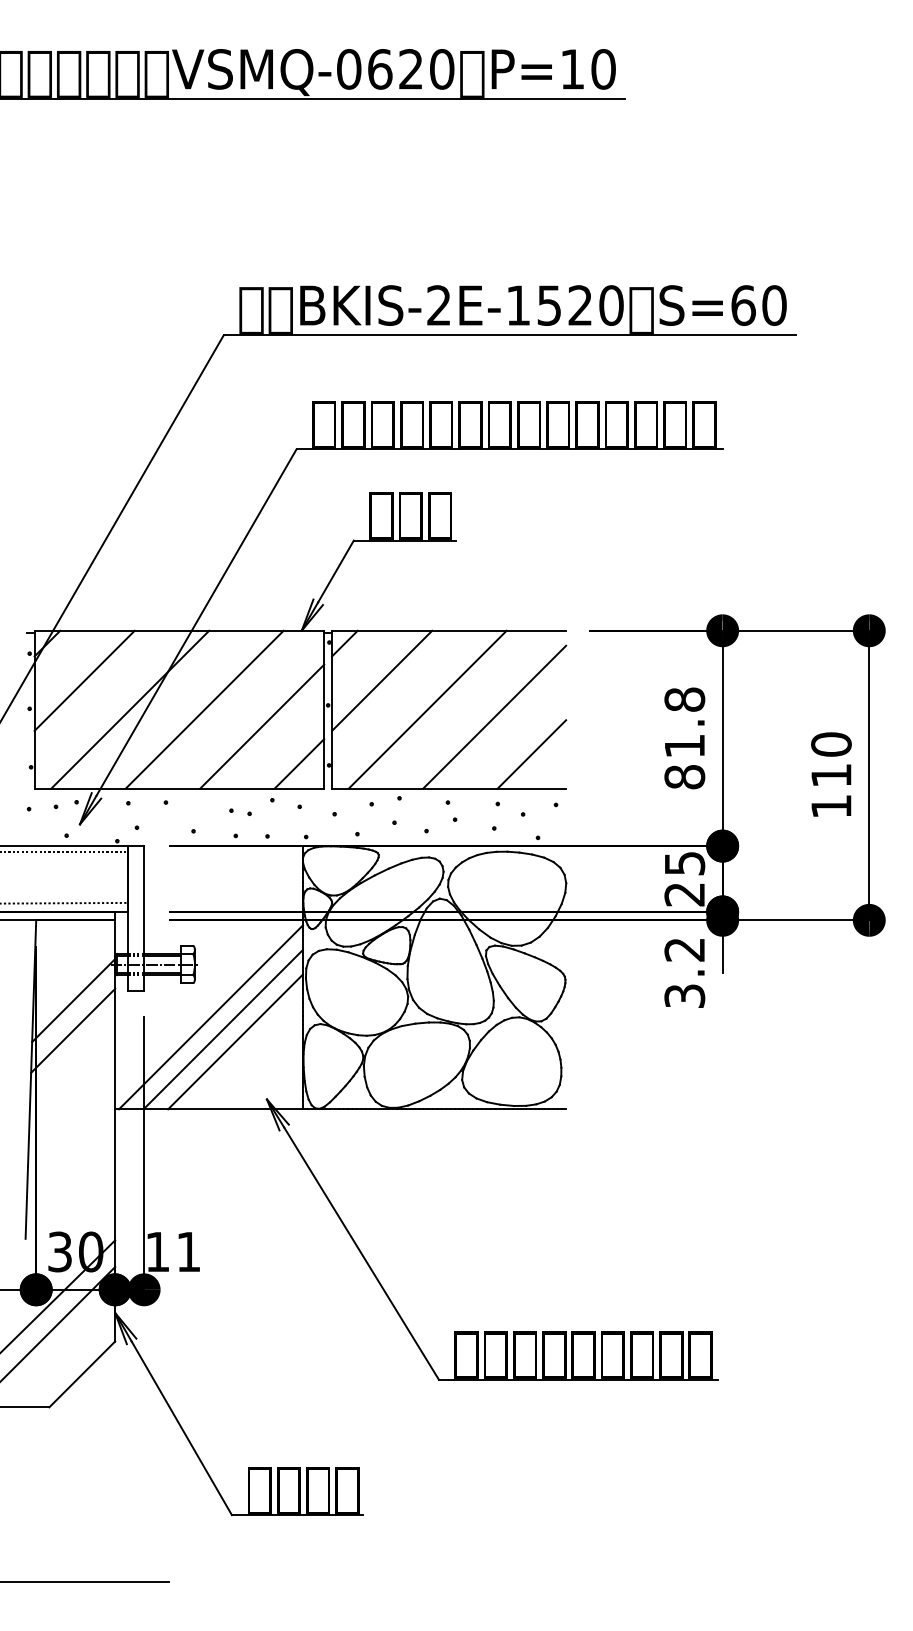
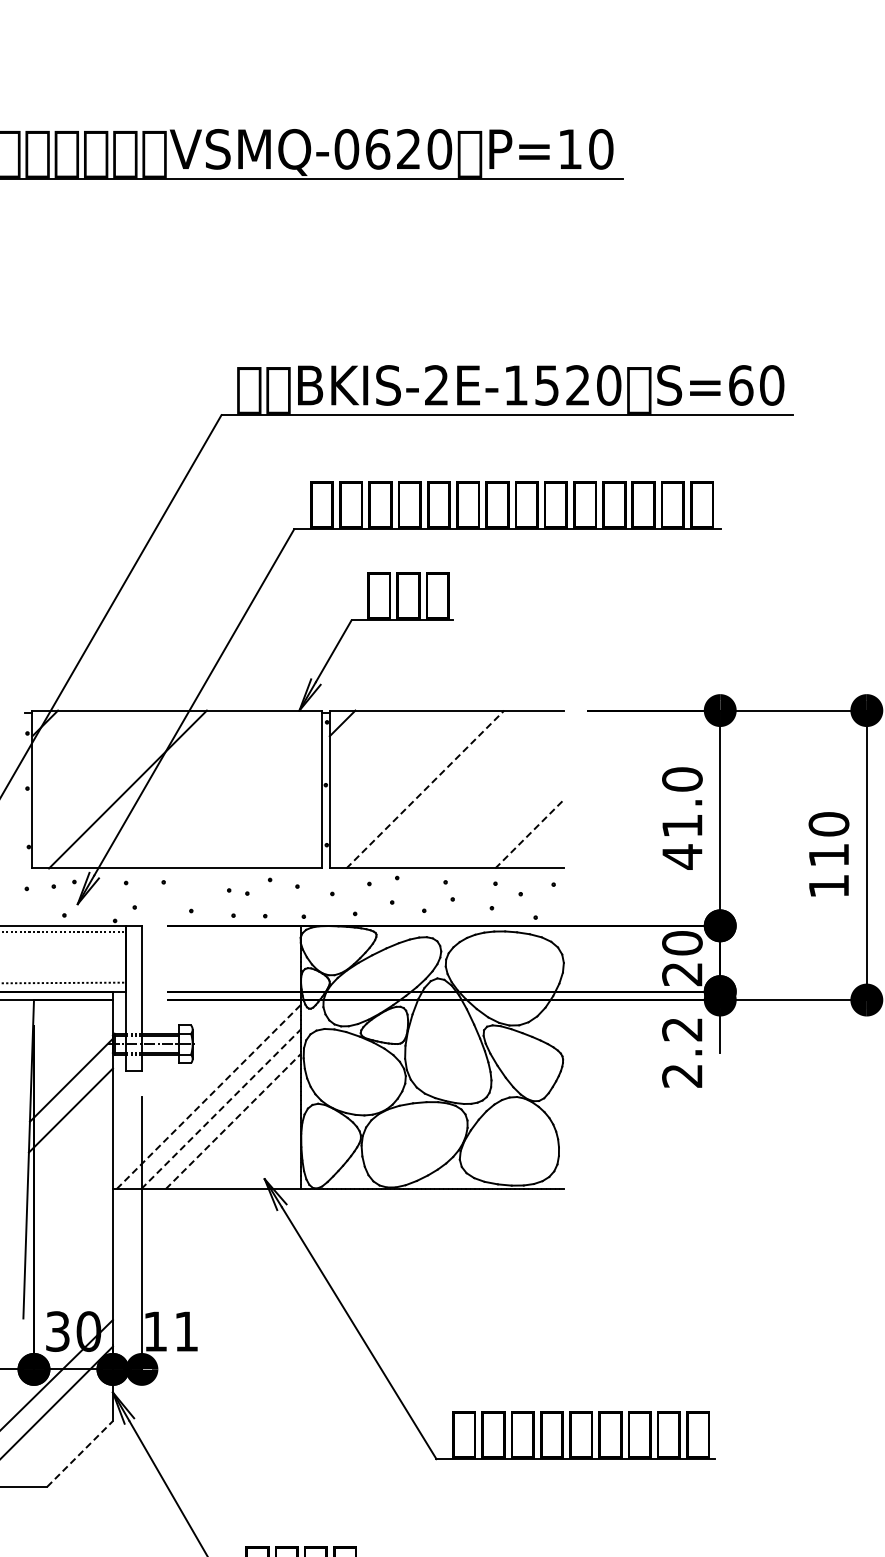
line: (84, 680) -> (82, 760), removed
line: (382, 680) -> (380, 760), removed
line: (204, 709) -> (202, 789), removed
line: (427, 709) -> (425, 789), solid -> dashed
line: (494, 716) -> (492, 796), removed
line: (262, 726) -> (260, 806), removed
text: (684, 738) -> (682, 818), 81.8 -> 41.0
line: (532, 754) -> (530, 834), solid -> dashed
line: (299, 763) -> (297, 843), removed
text: (684, 863) -> (682, 943), 25 -> 20
text: (684, 996) -> (682, 1076), 3.2 -> 2.2
line: (211, 1017) -> (209, 1097), solid -> dashed
line: (223, 1029) -> (221, 1109), solid -> dashed
line: (235, 1041) -> (233, 1121), solid -> dashed
line: (82, 1374) -> (80, 1454), solid -> dashed

